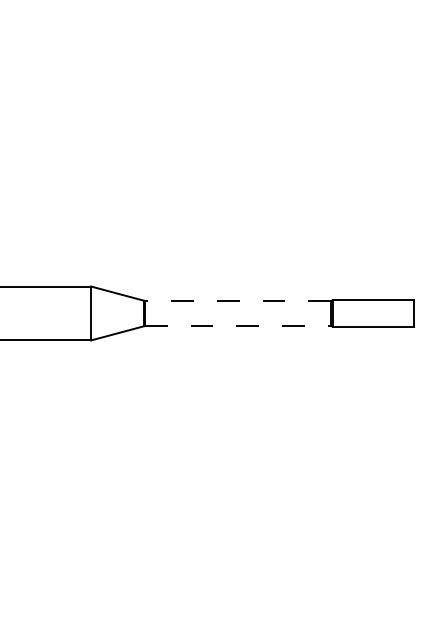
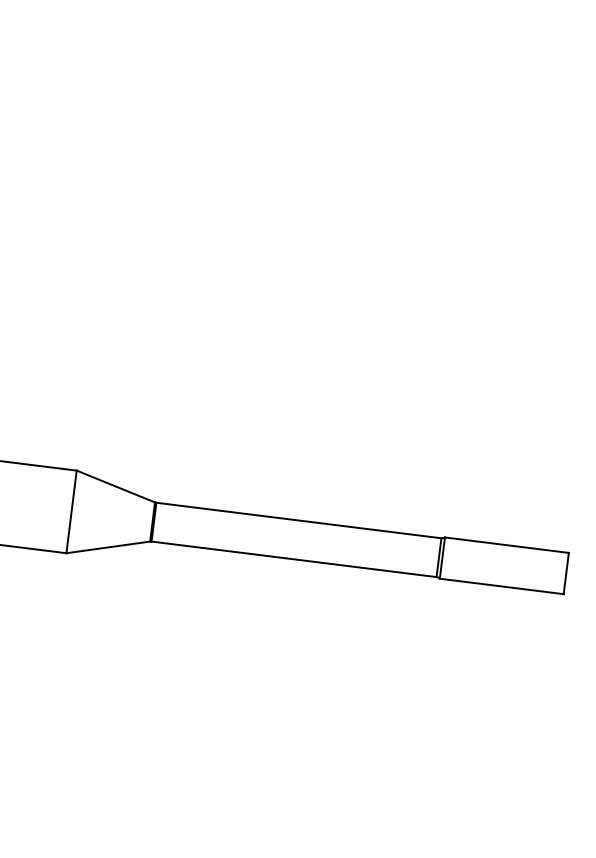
line: (237, 300) -> (298, 519), dashed -> solid
line: (238, 326) -> (294, 559), dashed -> solid

